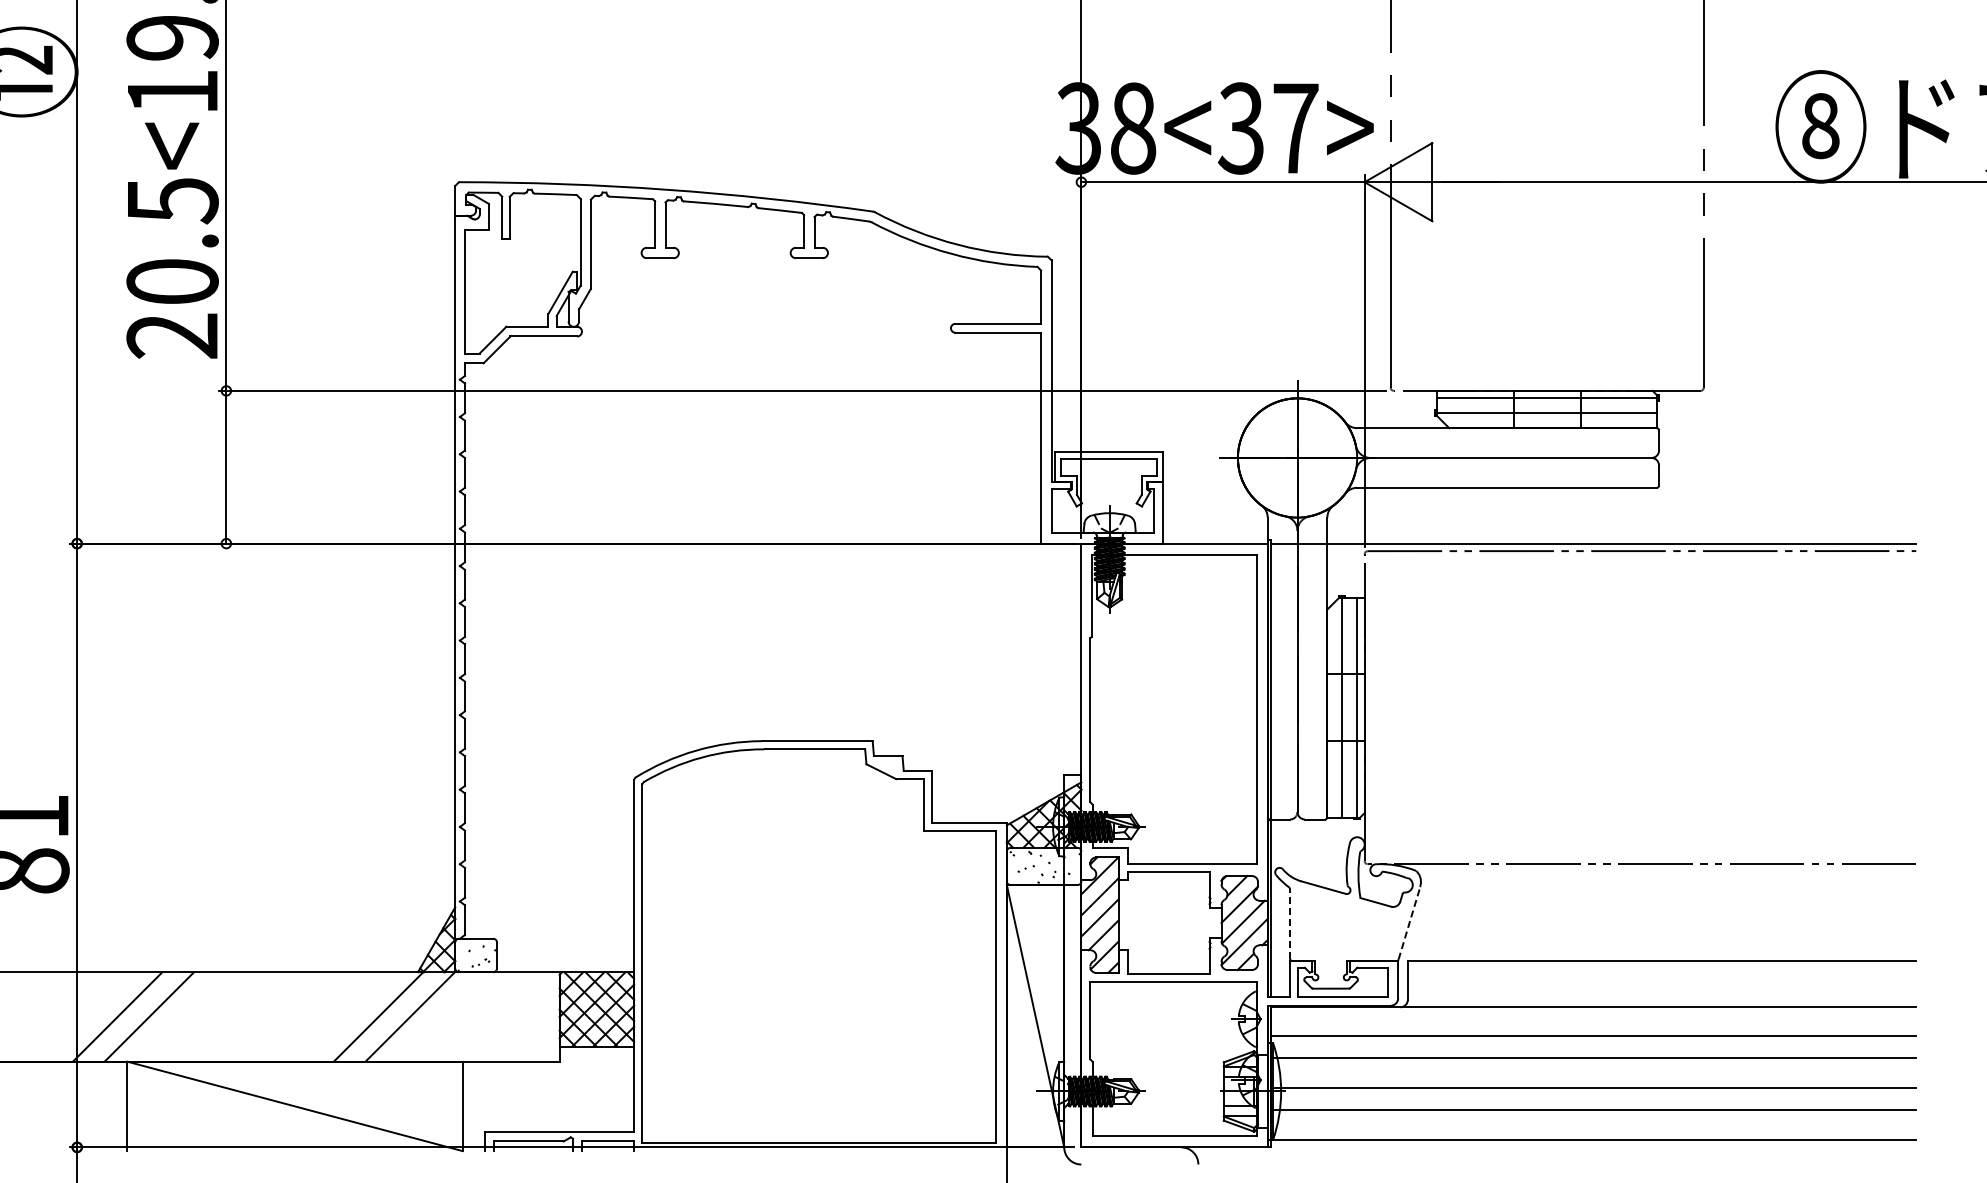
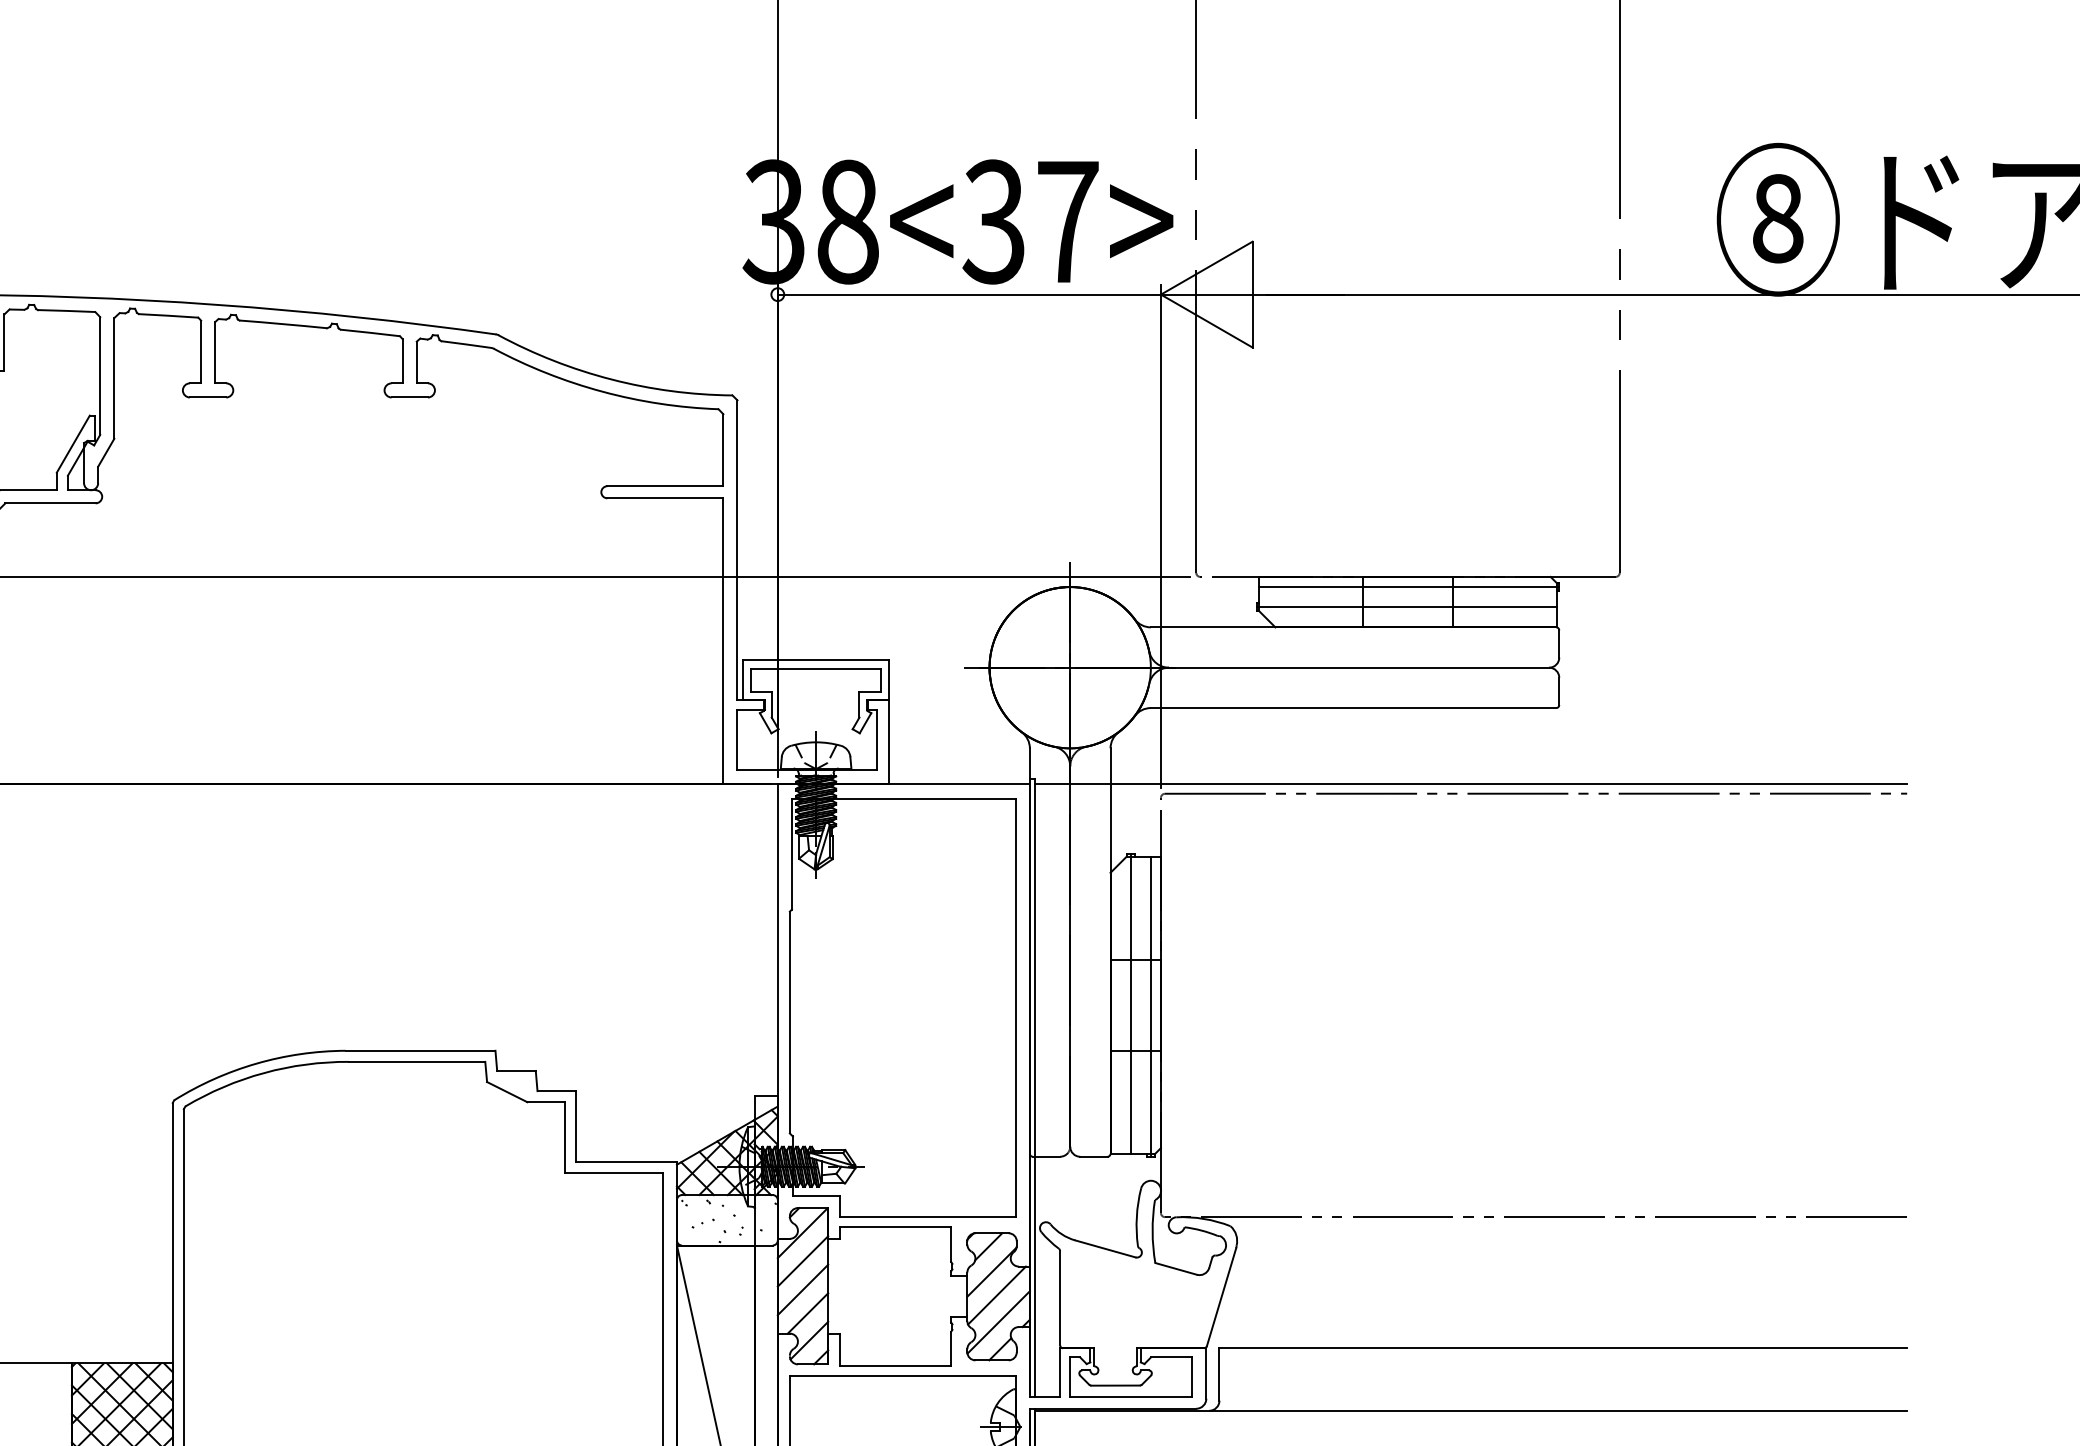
line: (1409, 923) -> (1221, 1297), dashed -> solid
line: (1290, 924) -> (1060, 1298), dashed -> solid

